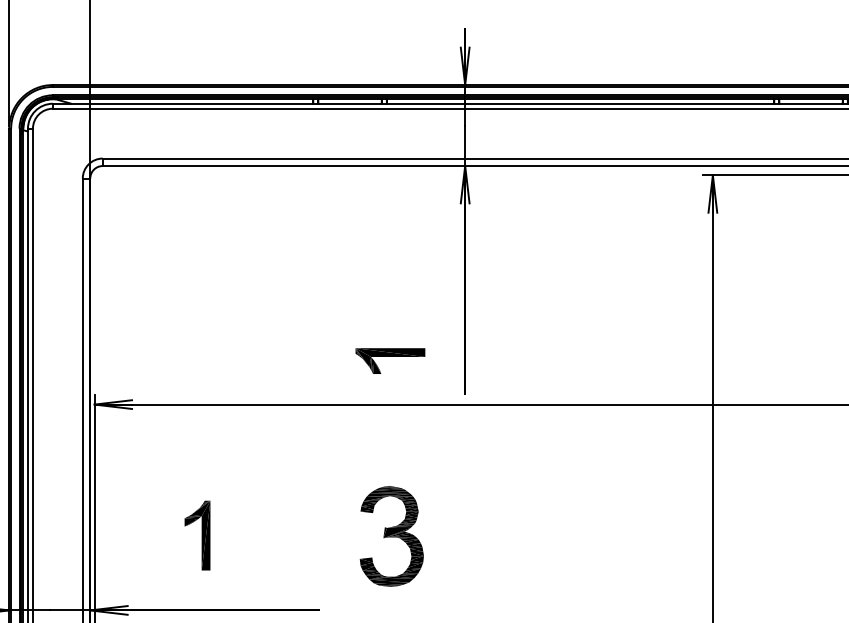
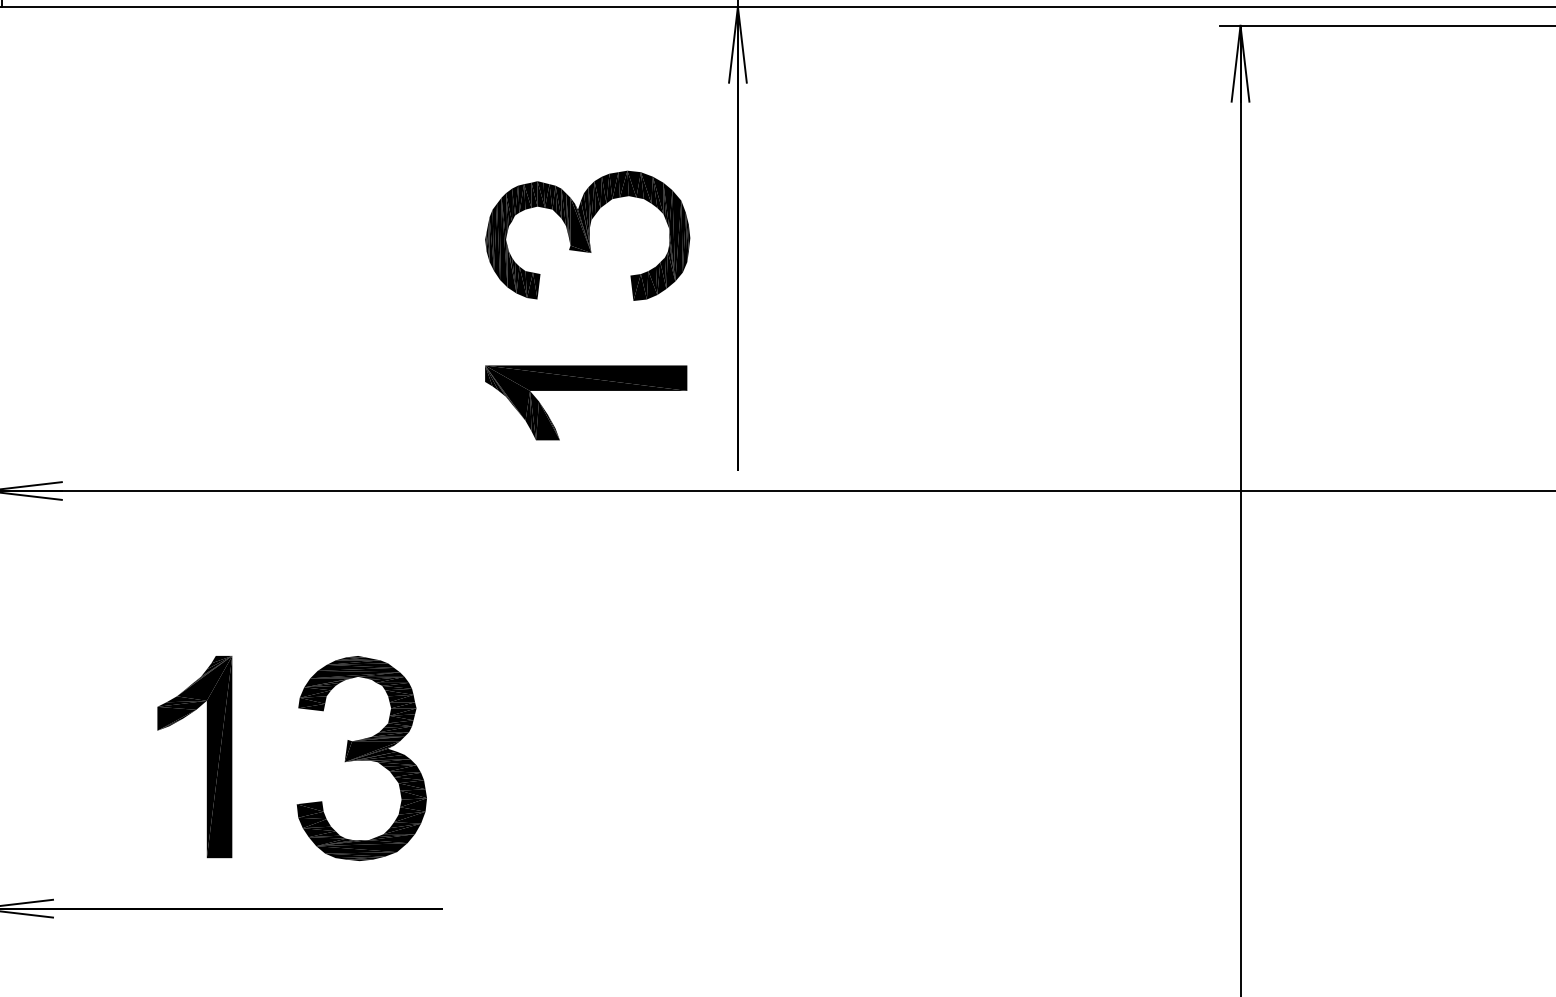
part: (390, 278) -> (586, 235), added
part: (390, 360) -> (586, 401), size x1.43
part: (197, 535) -> (194, 756), size x1.43
part: (391, 536) -> (361, 758), moved

